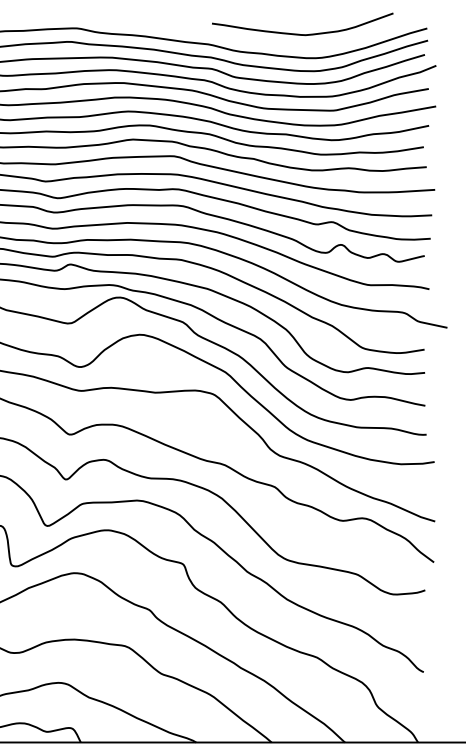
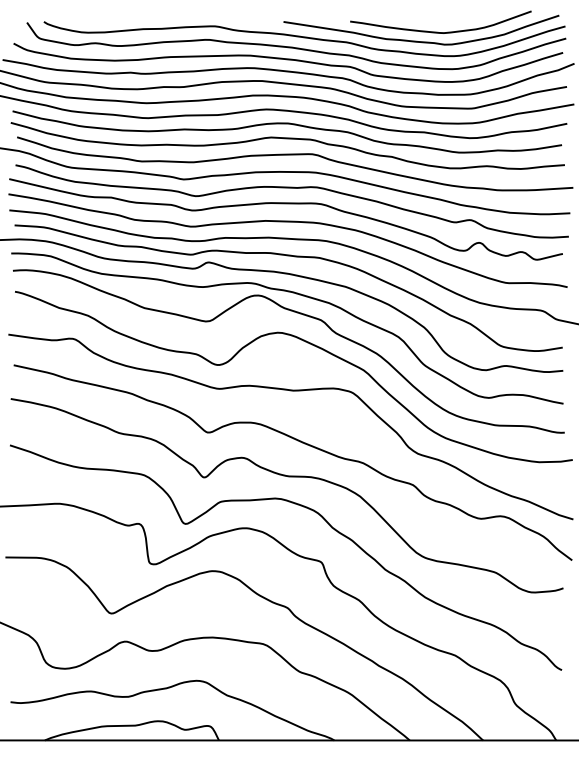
curve: (283, 43) -> (421, 41), added

